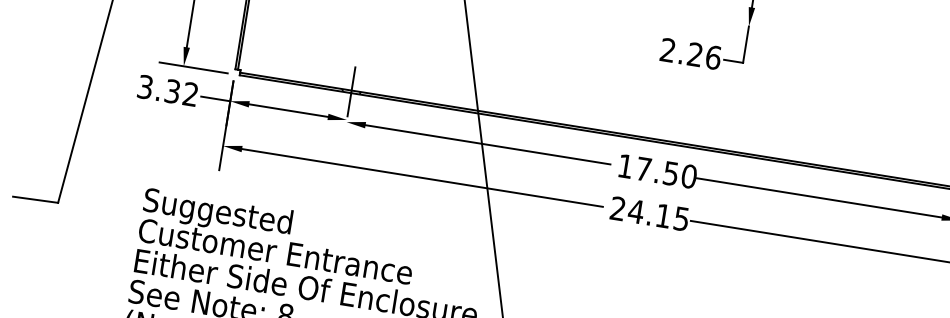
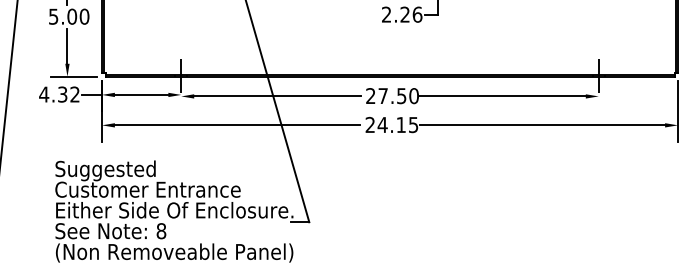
text: (145, 87) -> (44, 94), 3.32 -> 4.32
text: (625, 165) -> (370, 95), 17.50 -> 27.50

